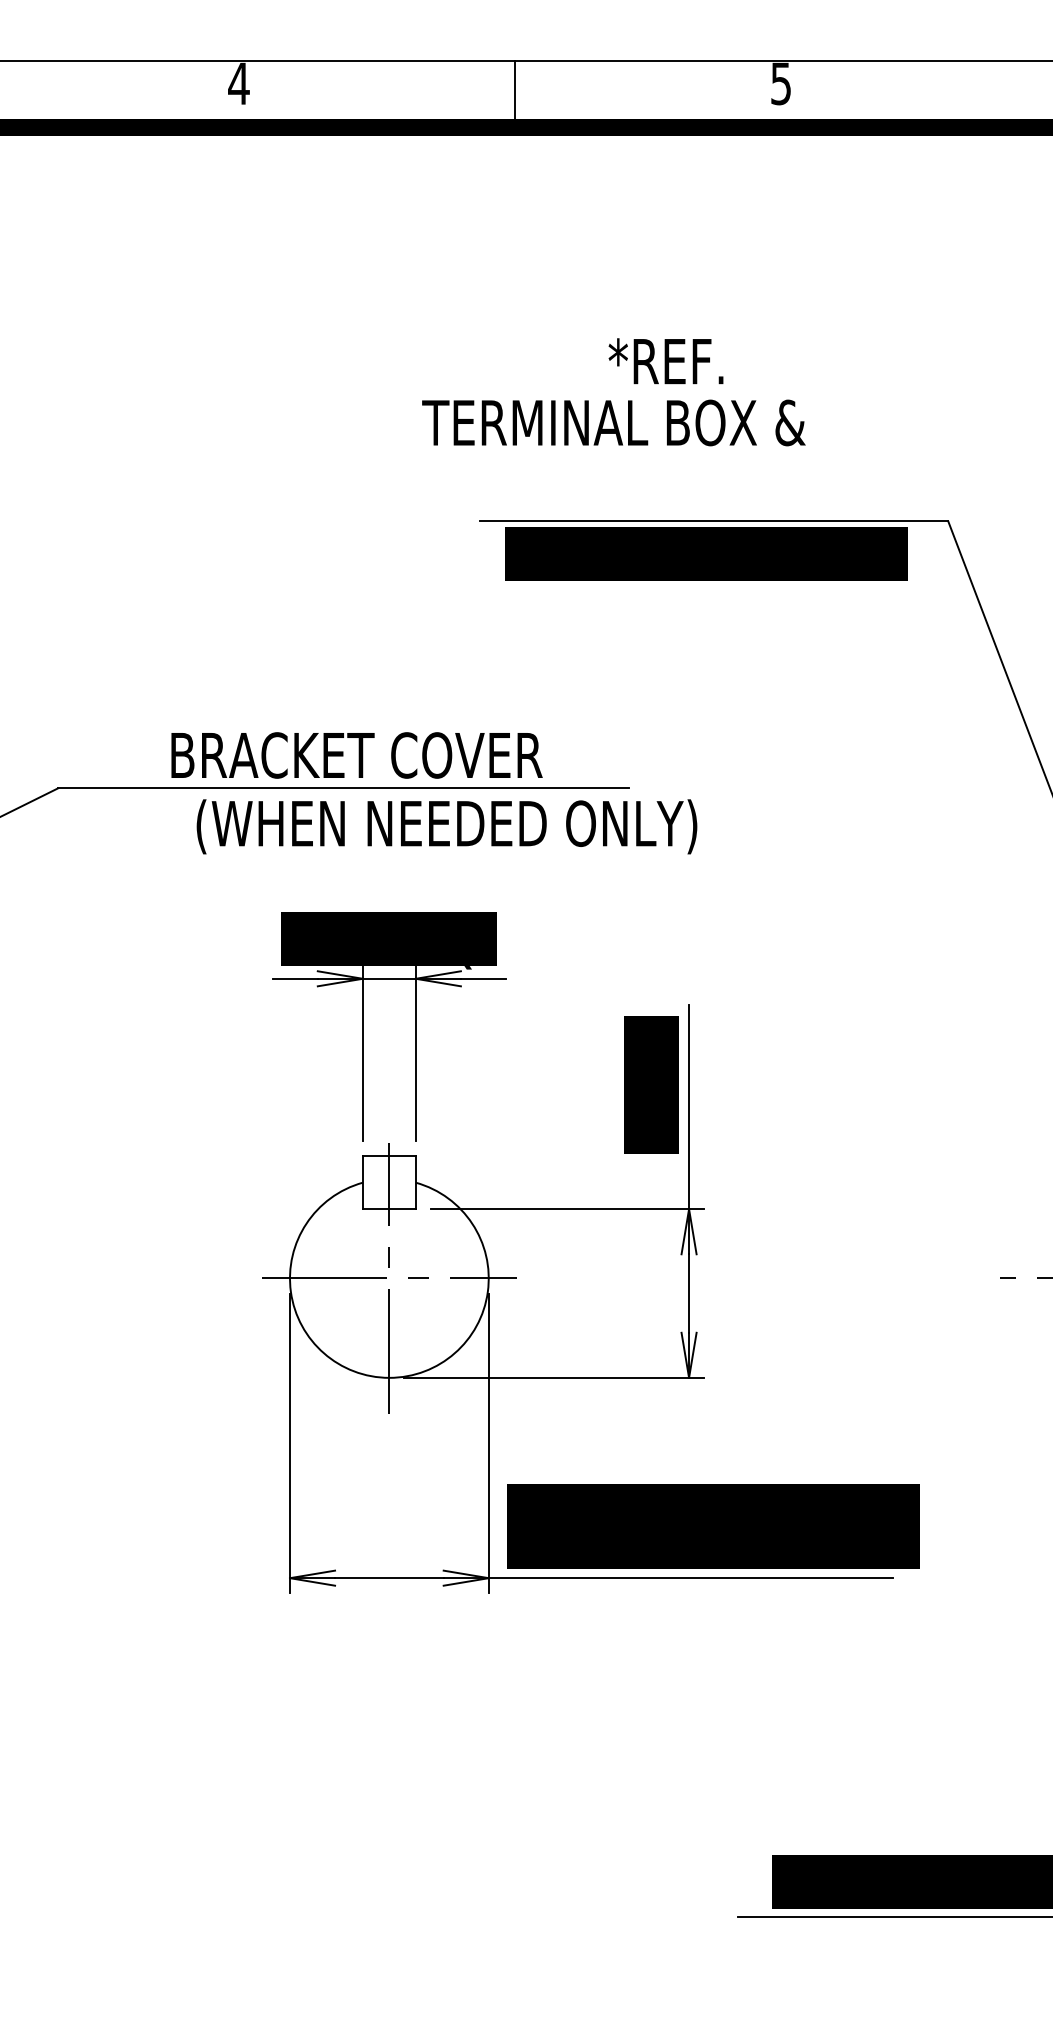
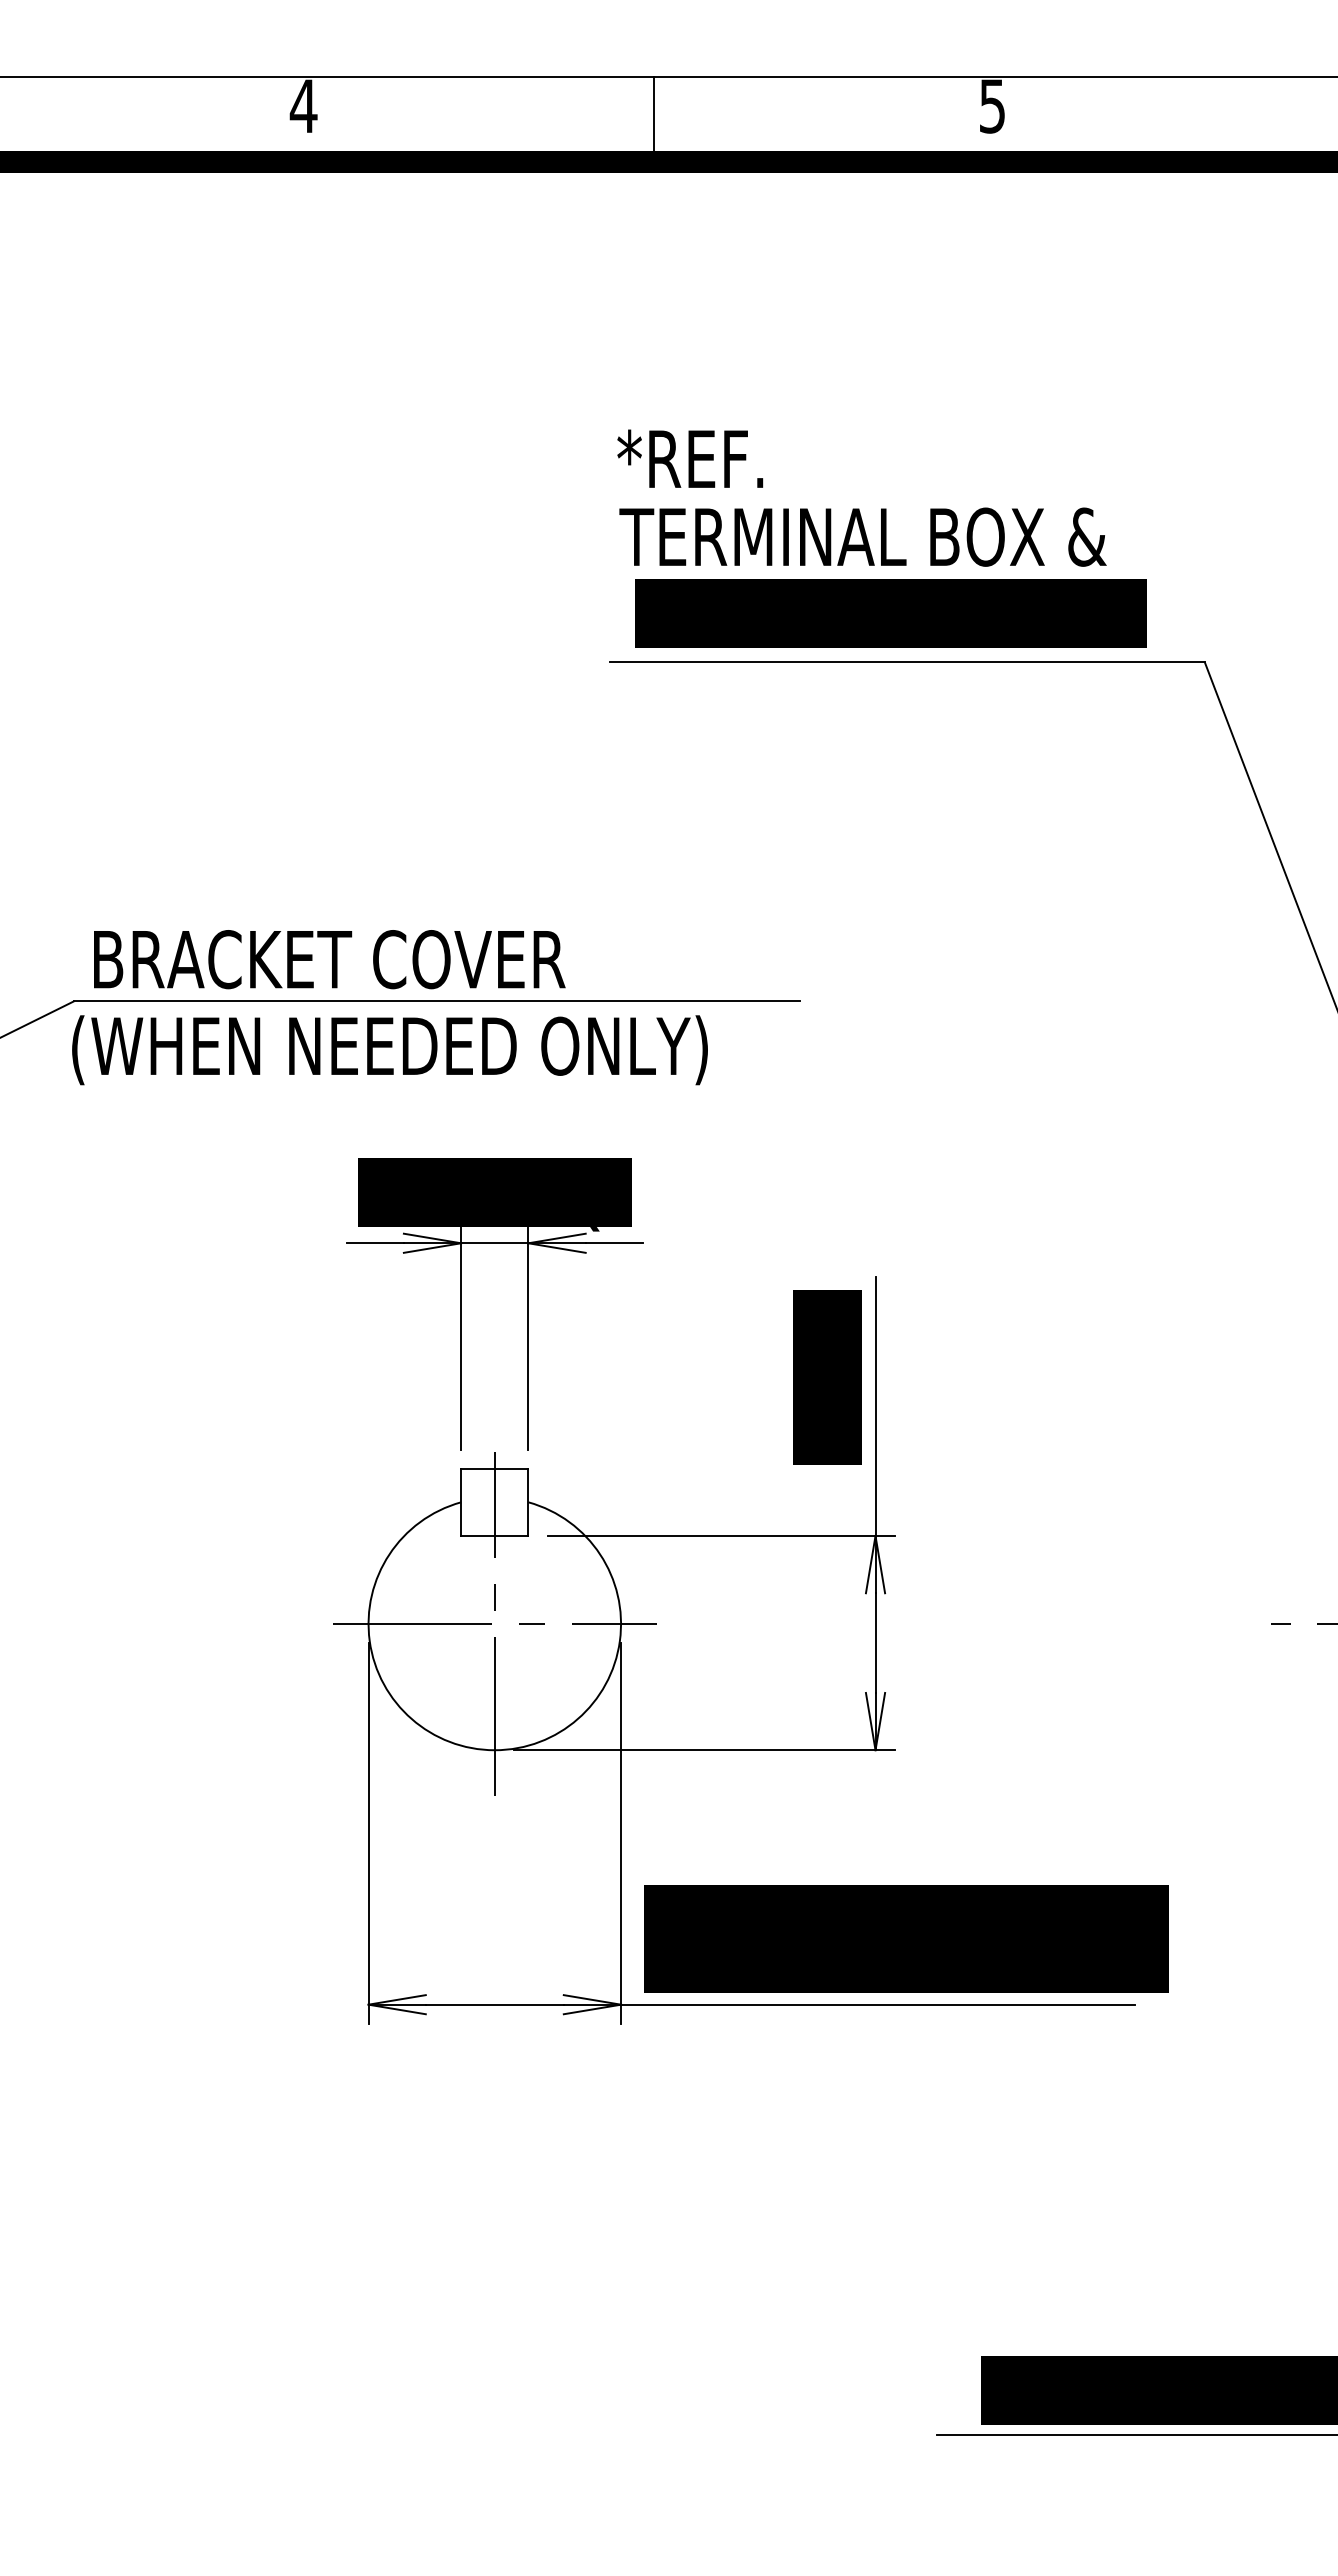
text: (666, 361) -> (690, 458), moved
text: (613, 422) -> (862, 536), moved
text: (705, 553) -> (890, 613), moved
text: (356, 755) -> (329, 959), moved
text: (446, 827) -> (389, 1050), moved

